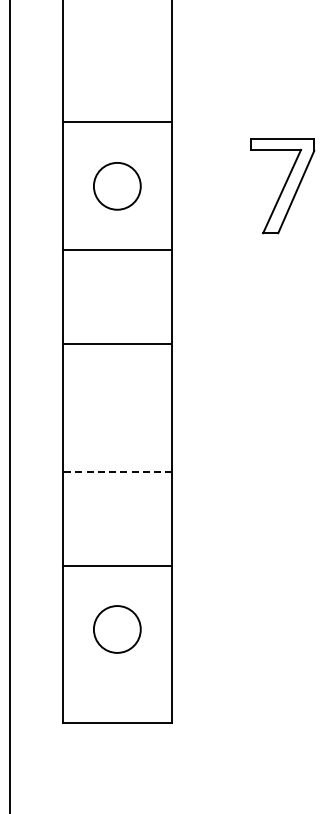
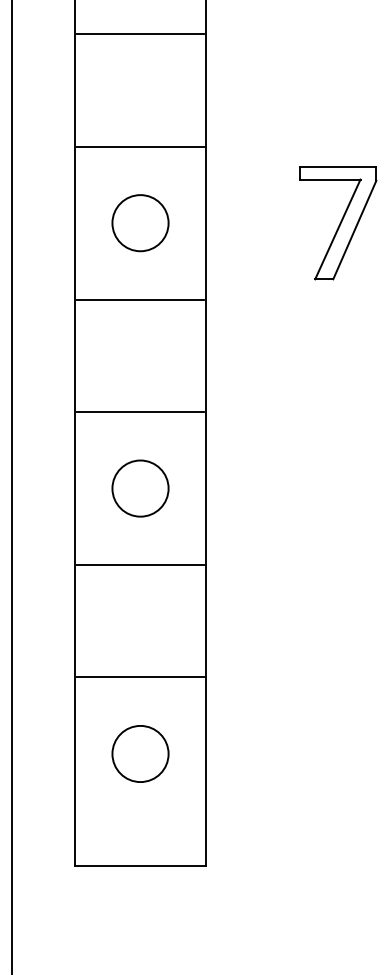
line: (117, 28) -> (140, 34), added
circle: (117, 407) -> (140, 488), added
line: (117, 471) -> (140, 564), dashed -> solid

